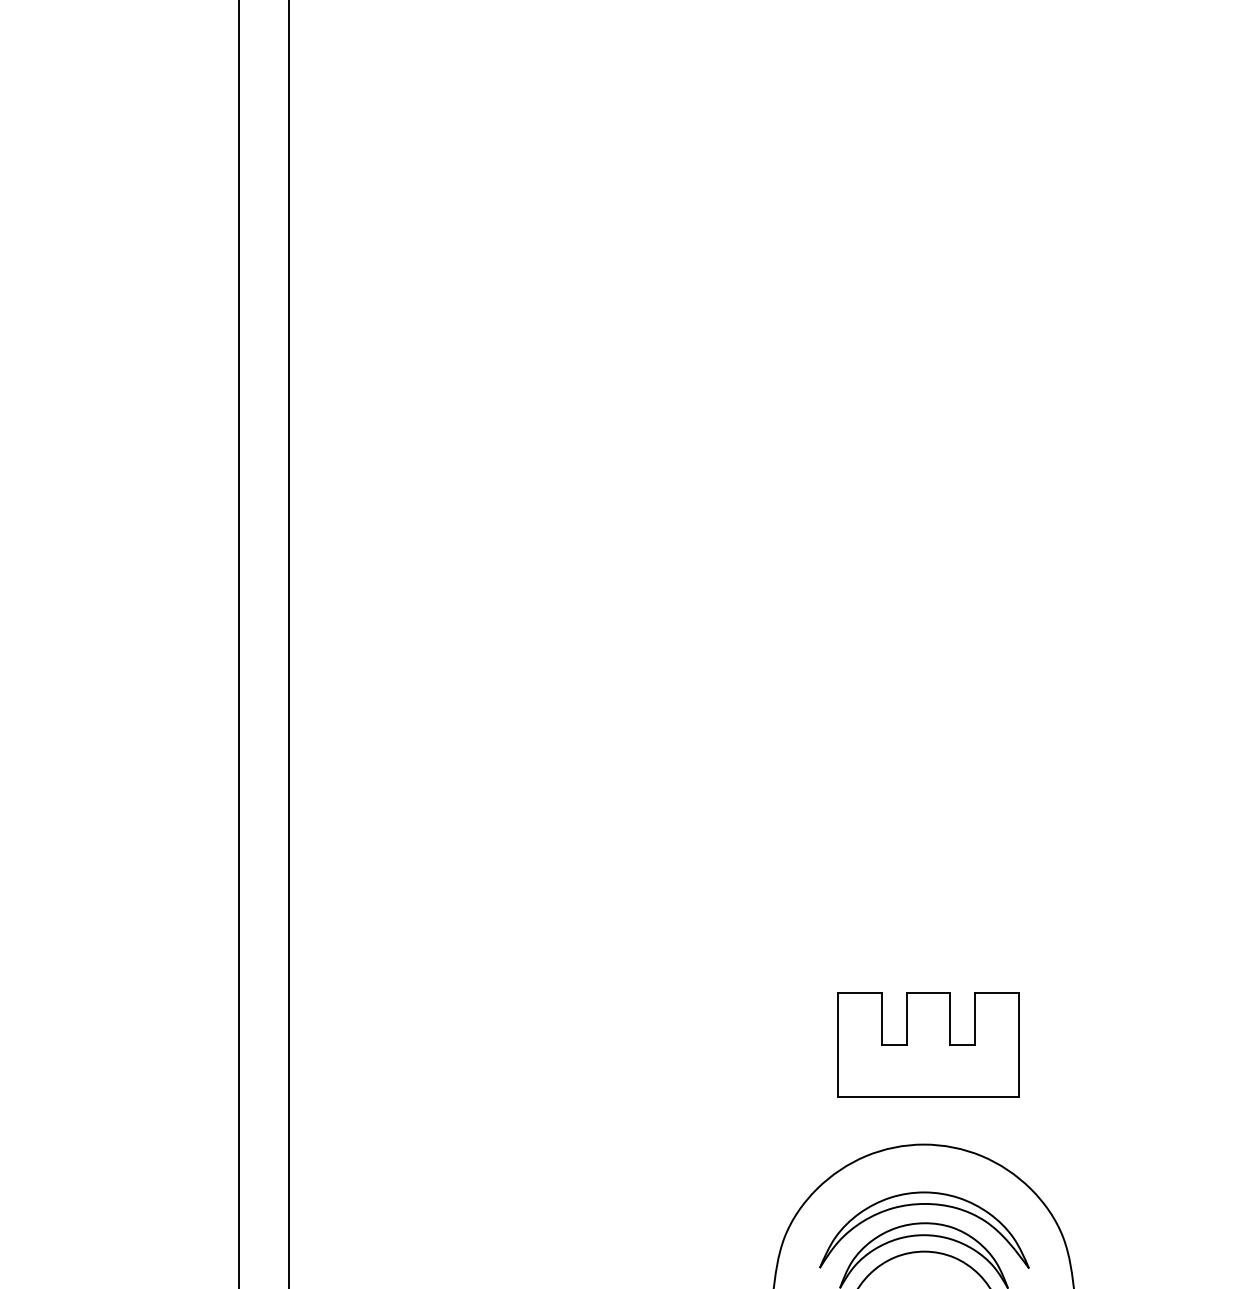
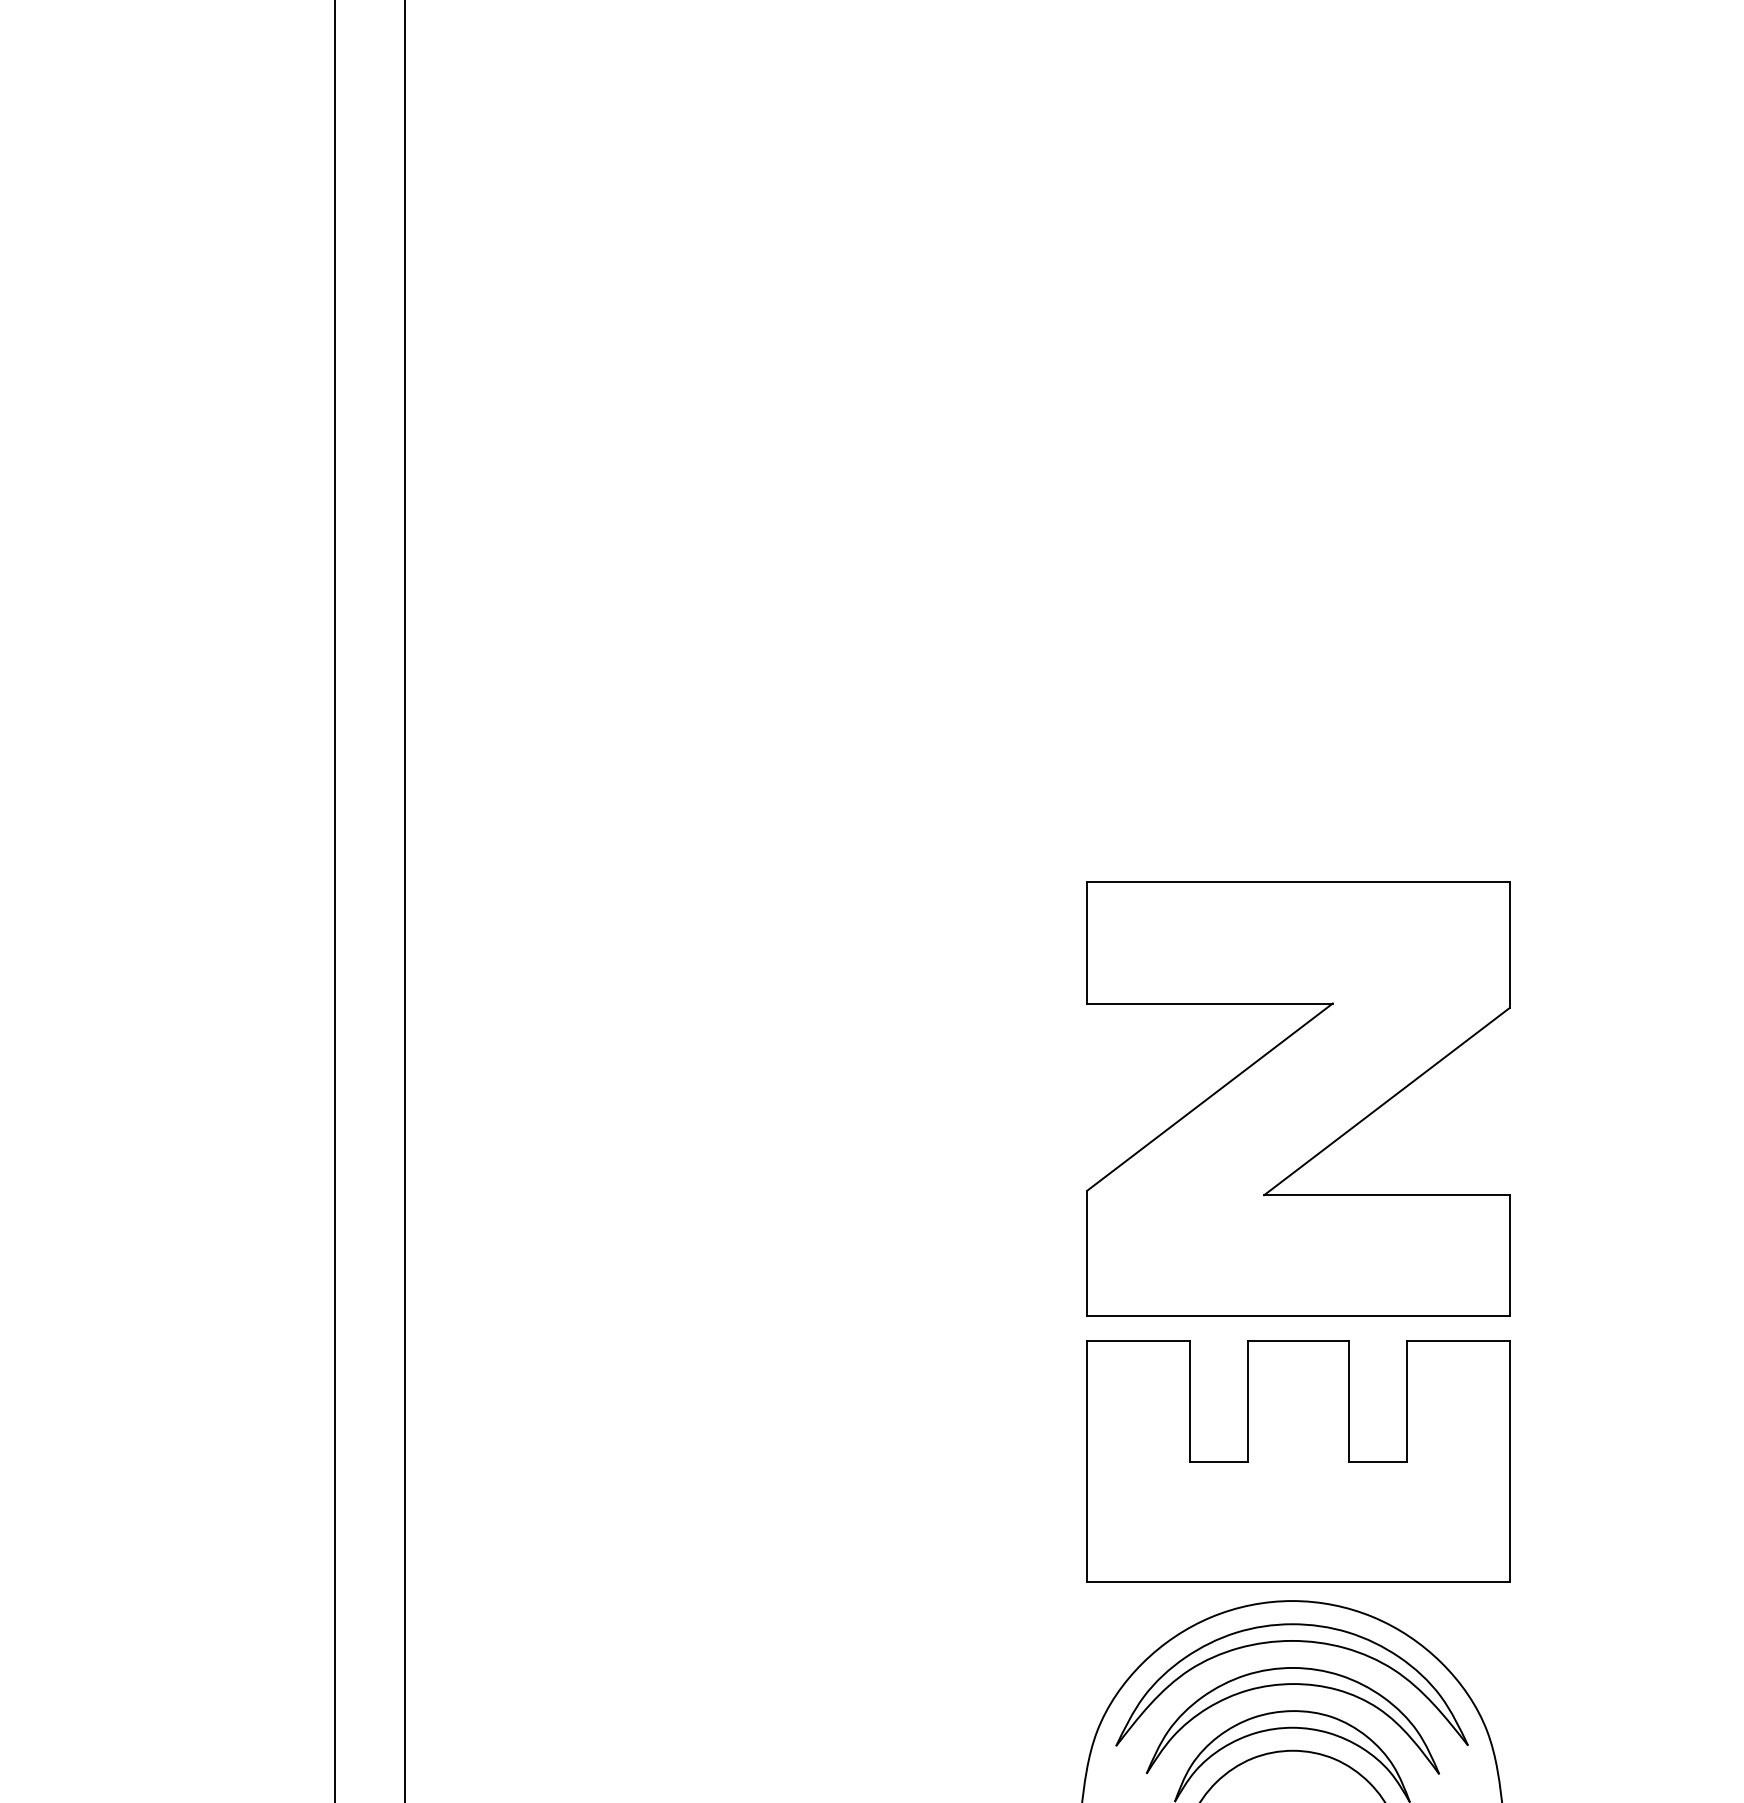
part: (928, 785) -> (1298, 1098), added
part: (928, 1044) -> (1298, 1461), size x1.67
part: (916, 1174) -> (1282, 1642), added

